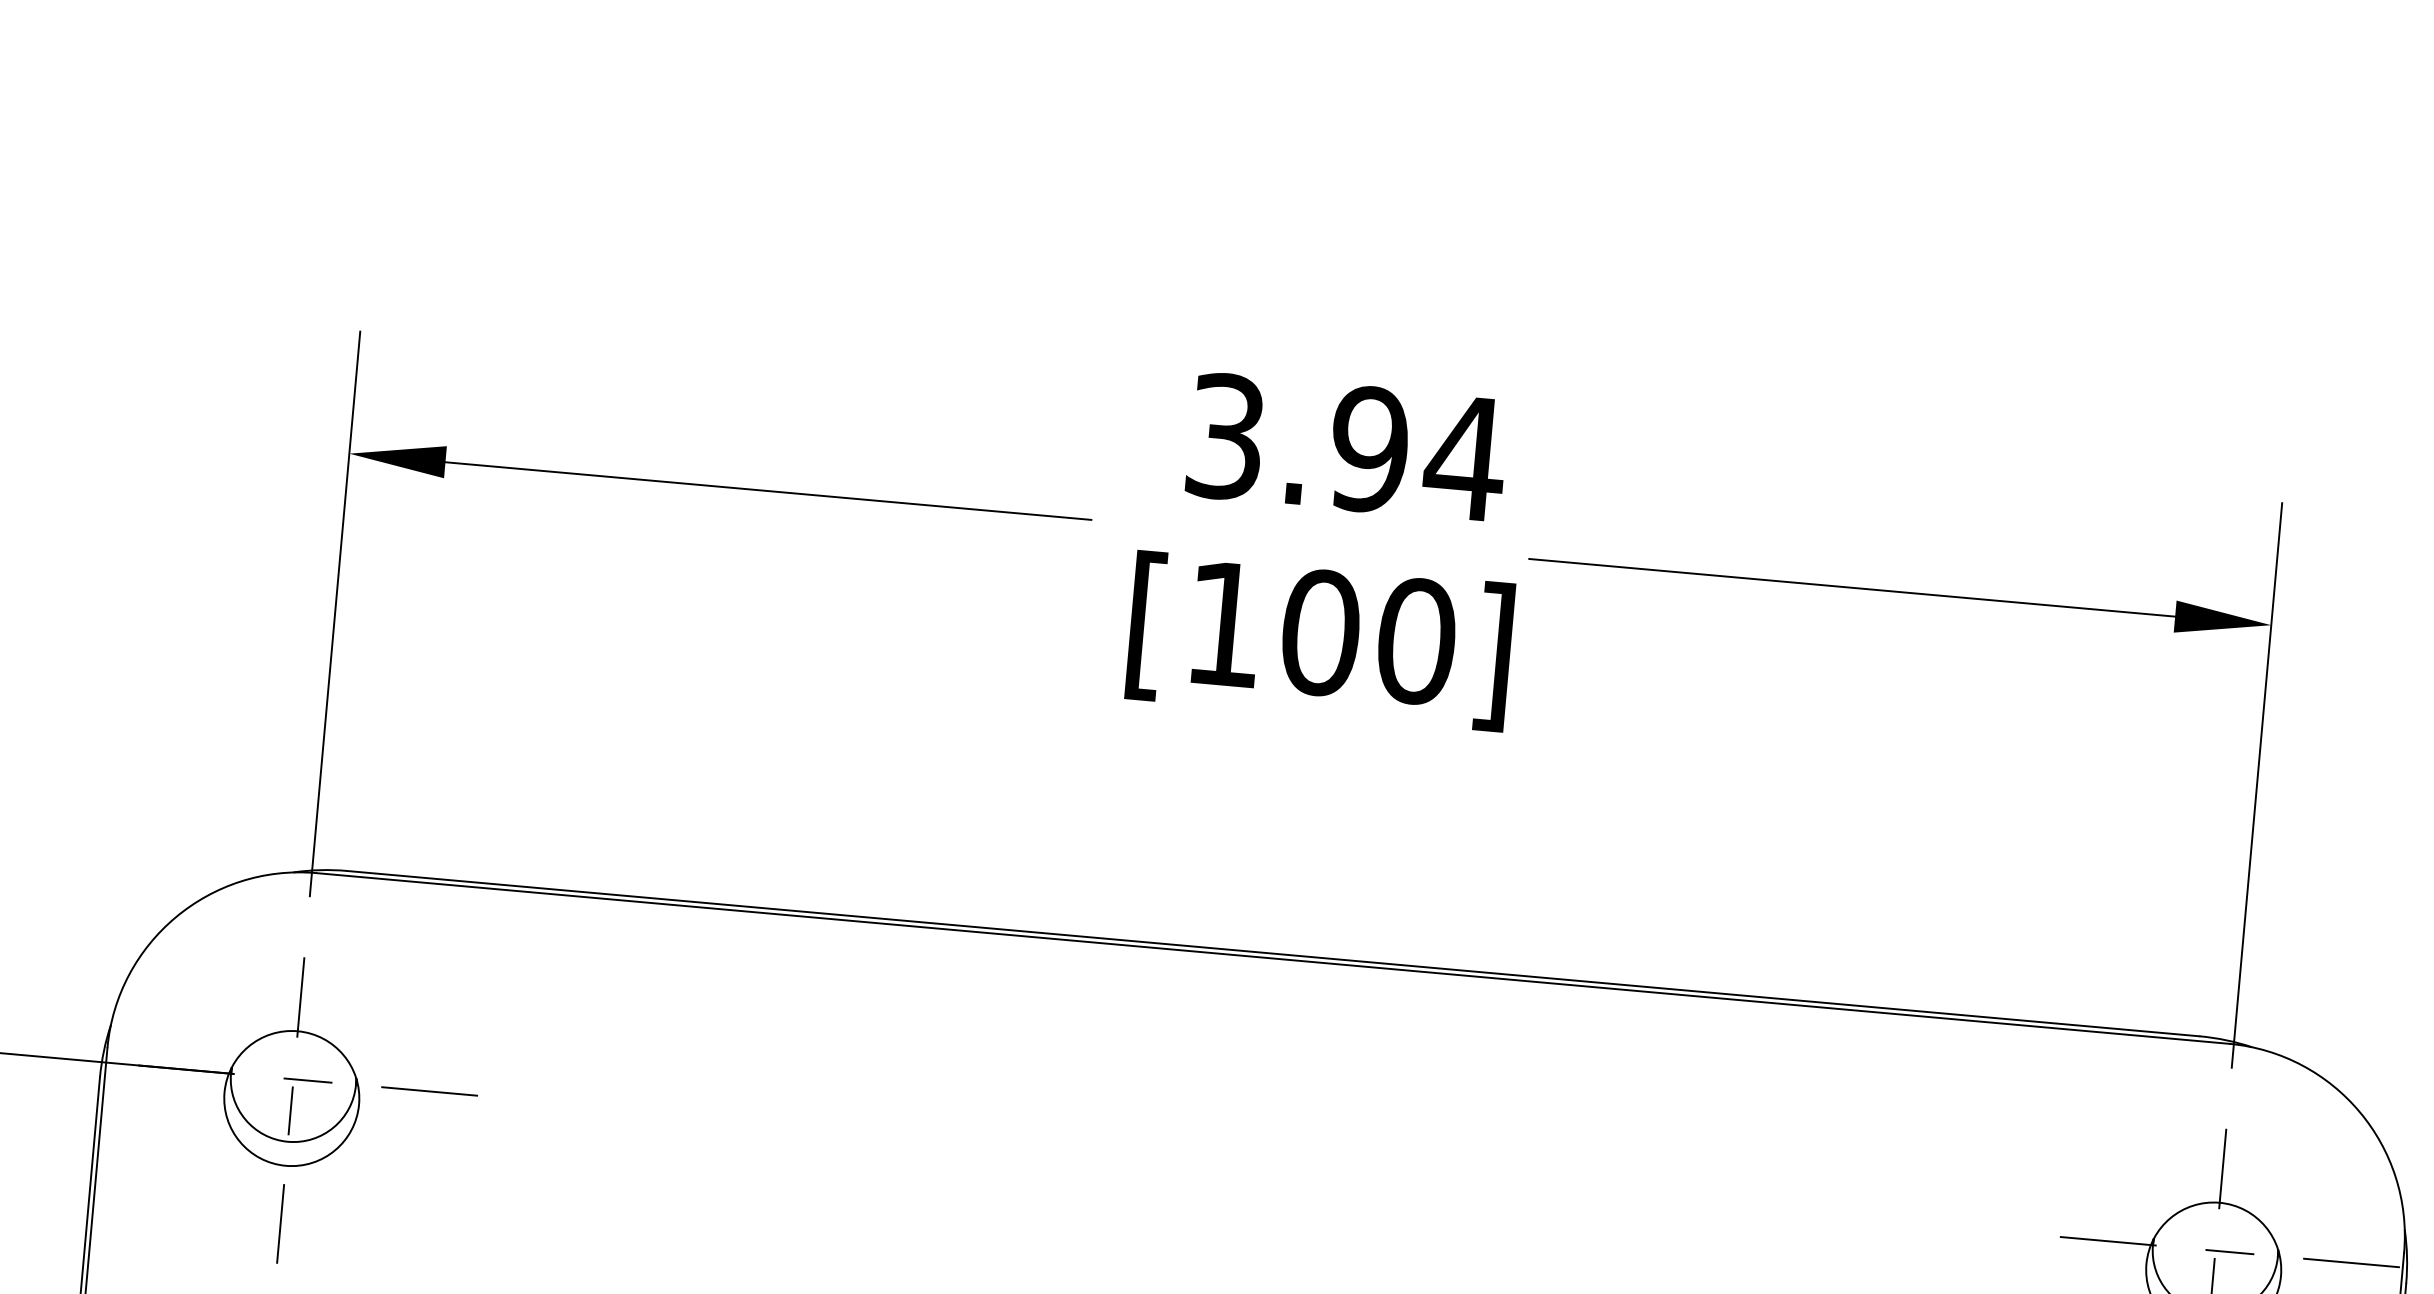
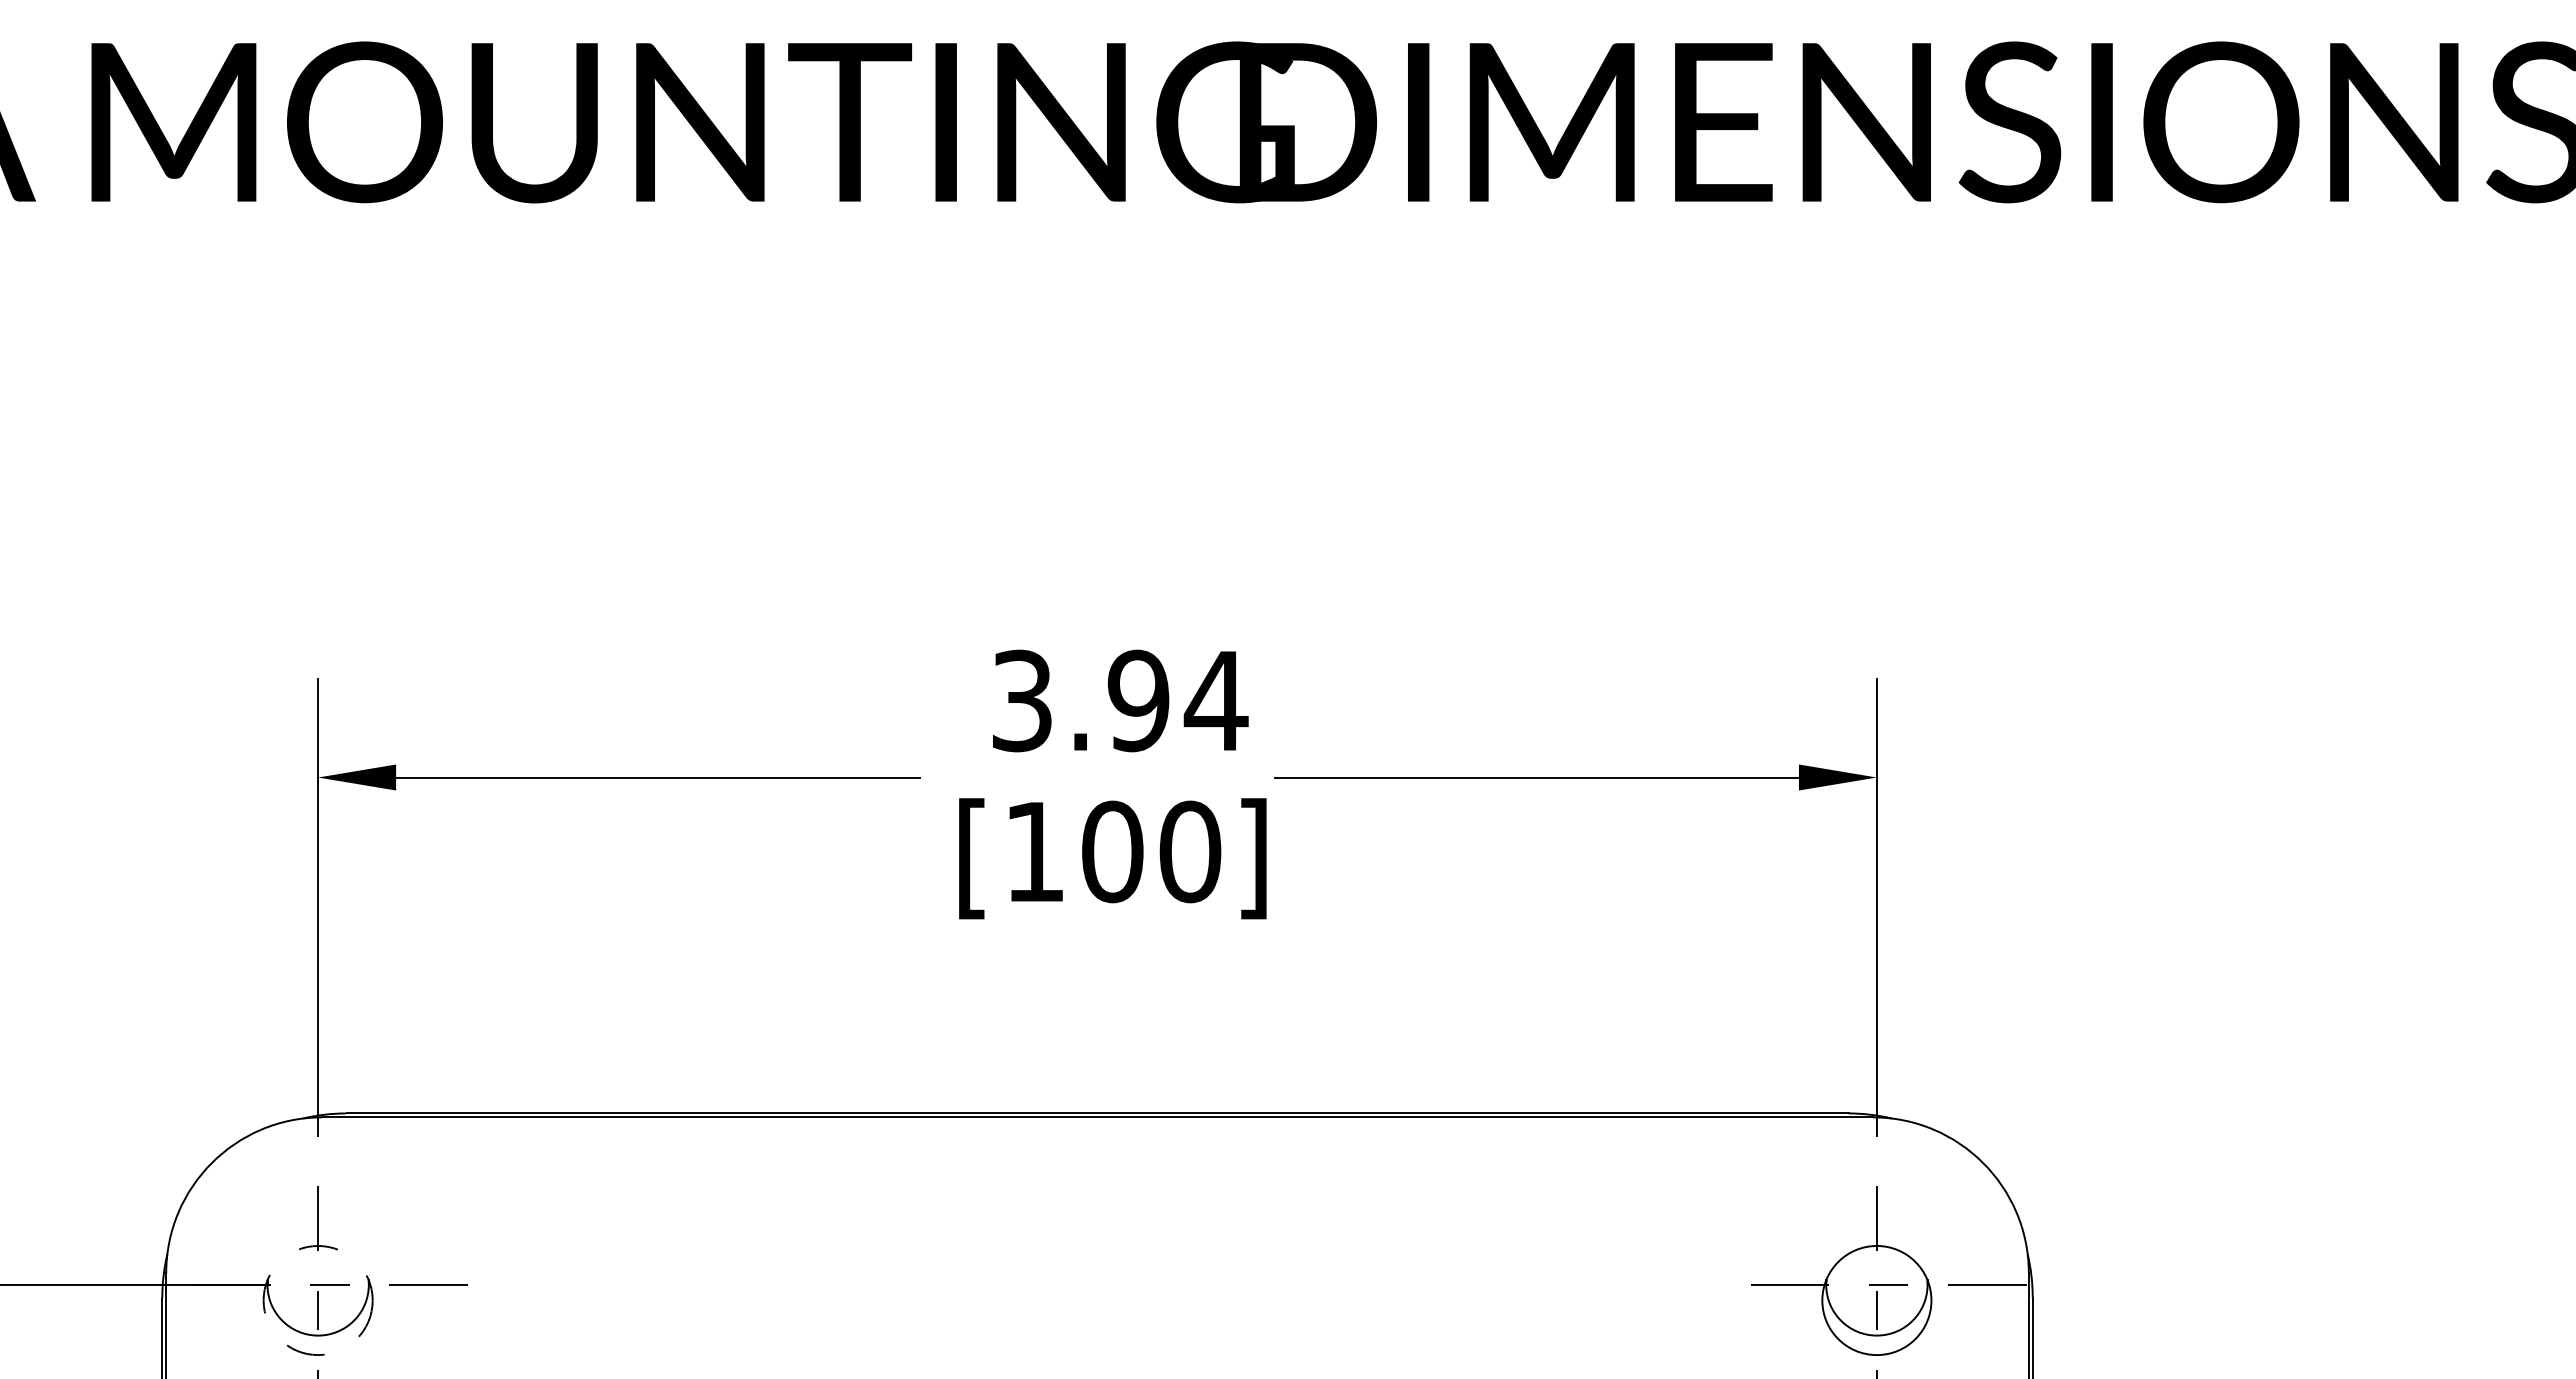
circle: (290, 1098) -> (317, 1300), solid -> dashed

